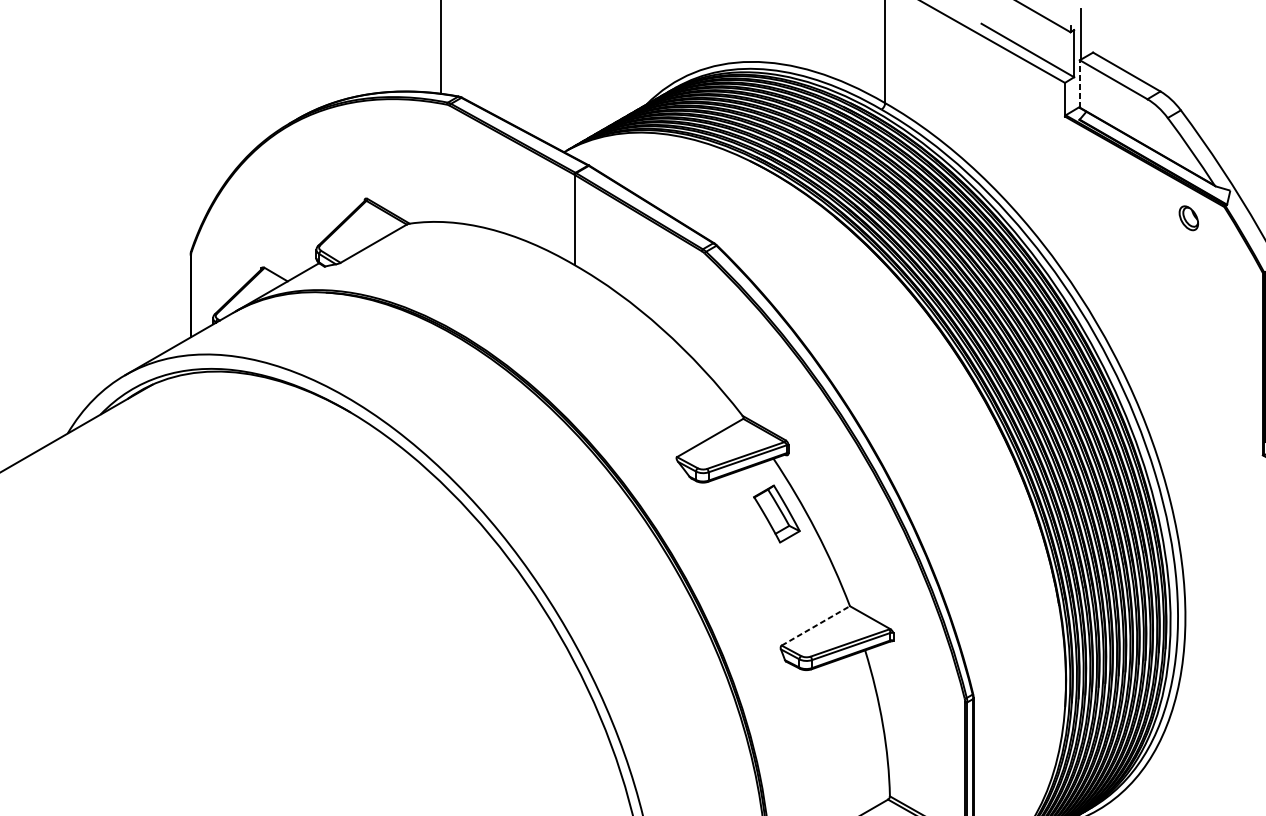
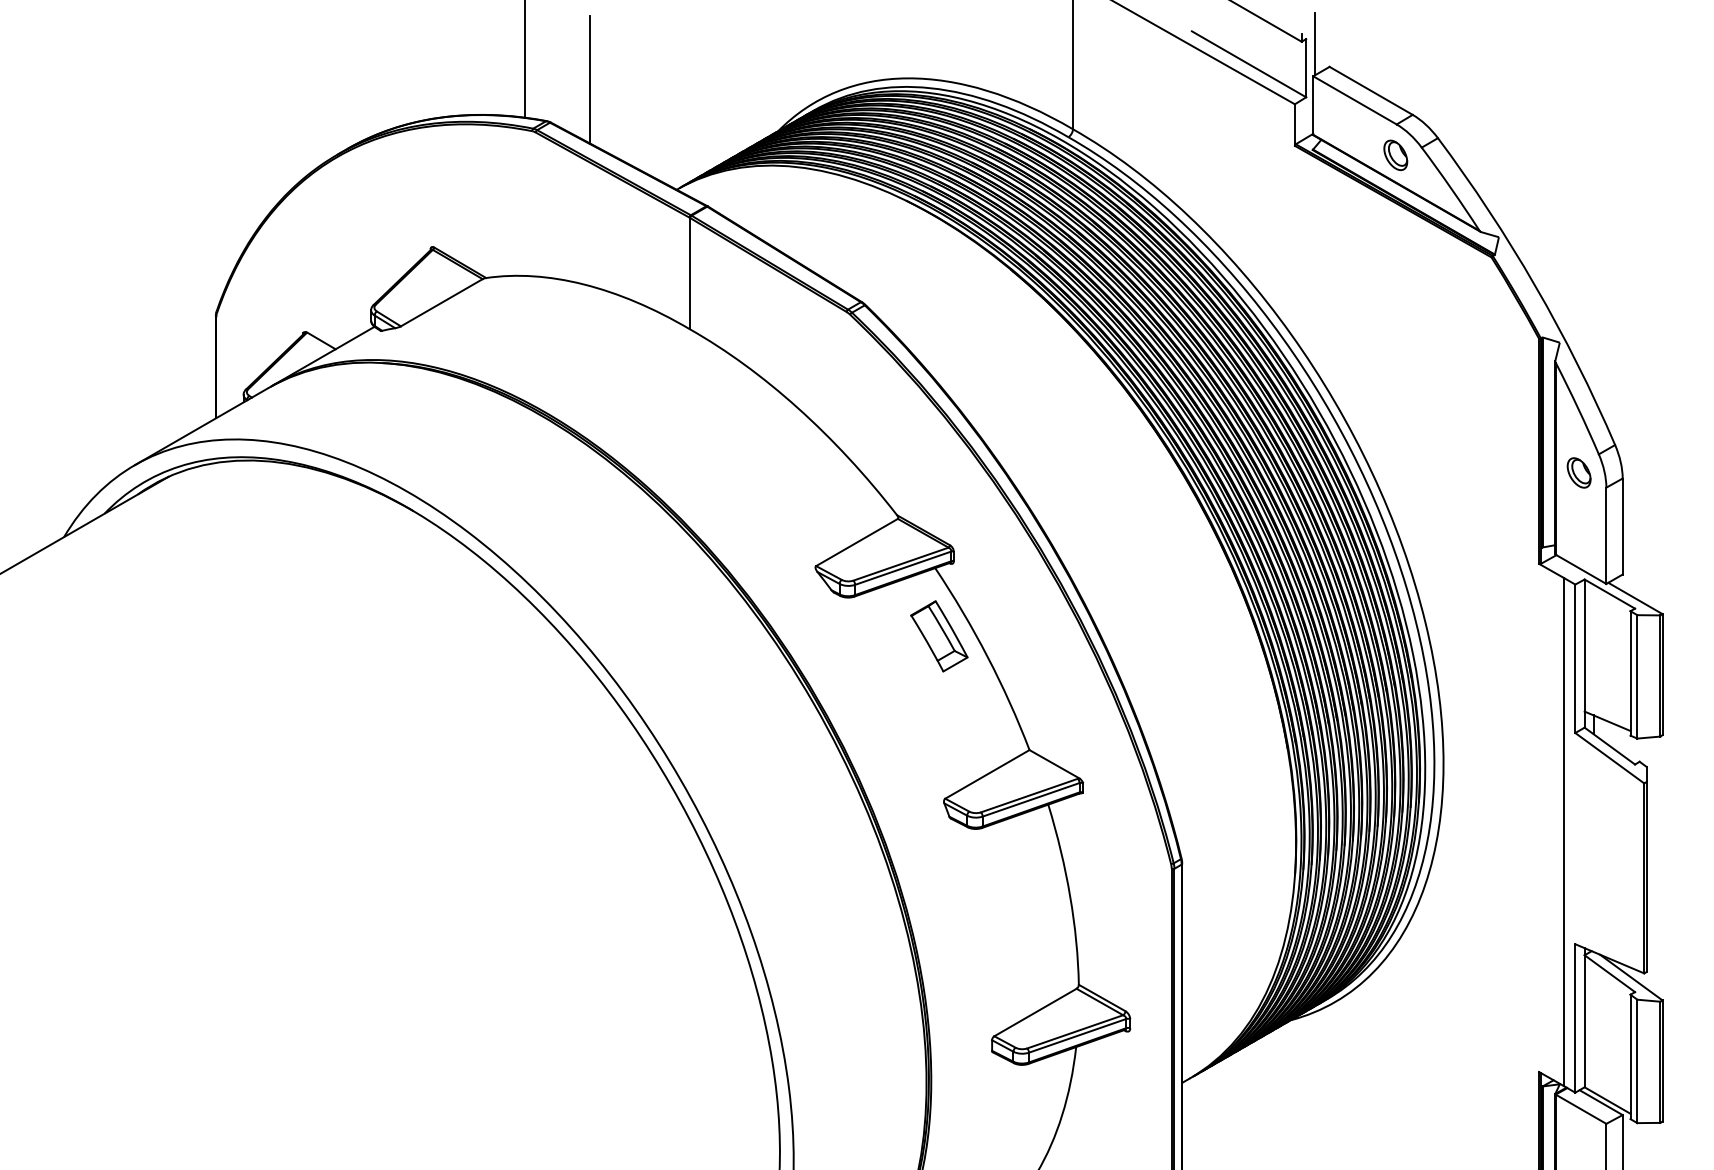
line: (494, 62) -> (590, 79), added
line: (1080, 83) -> (1313, 105), dashed -> solid
part: (1188, 217) -> (1395, 154), moved
line: (815, 625) -> (987, 774), dashed -> solid

